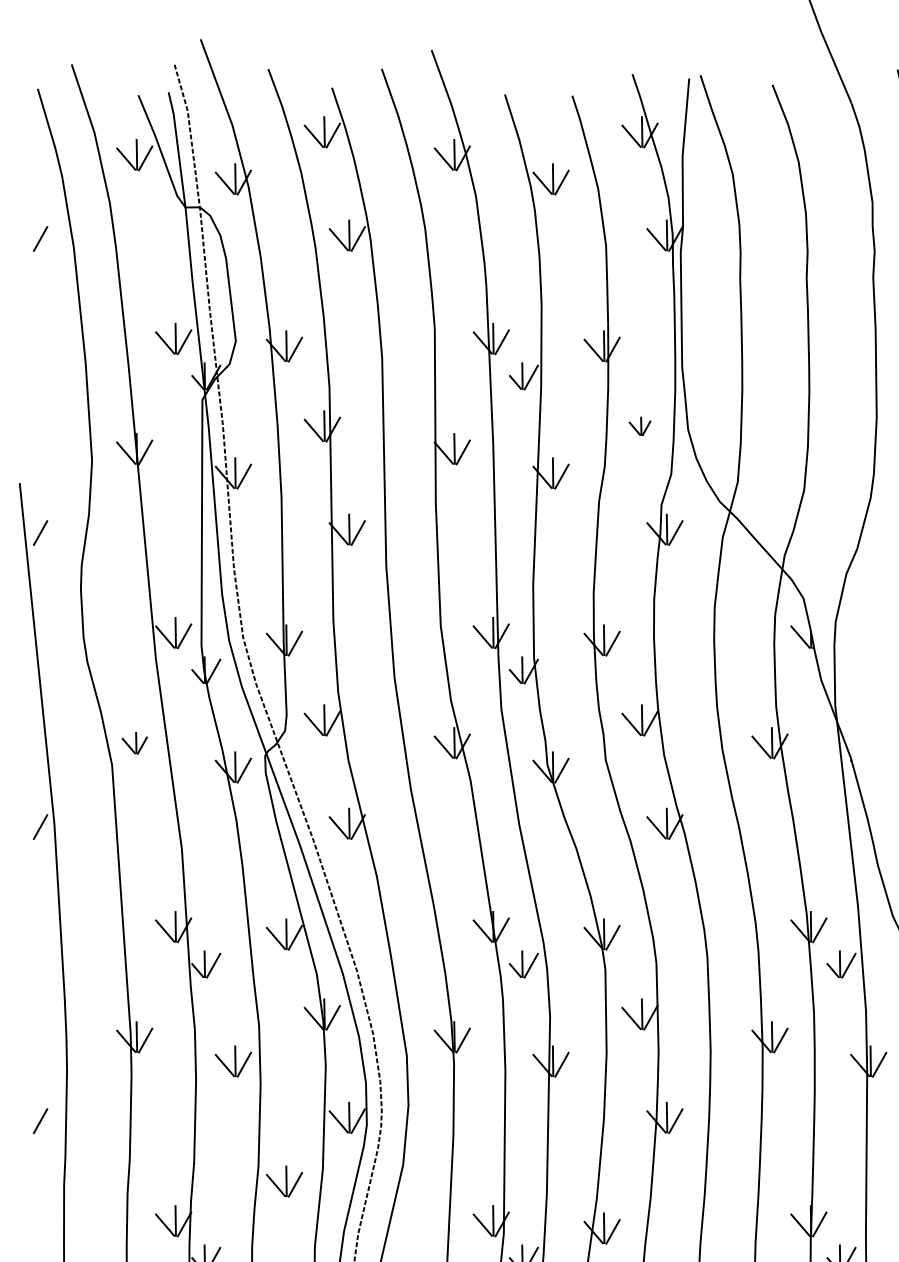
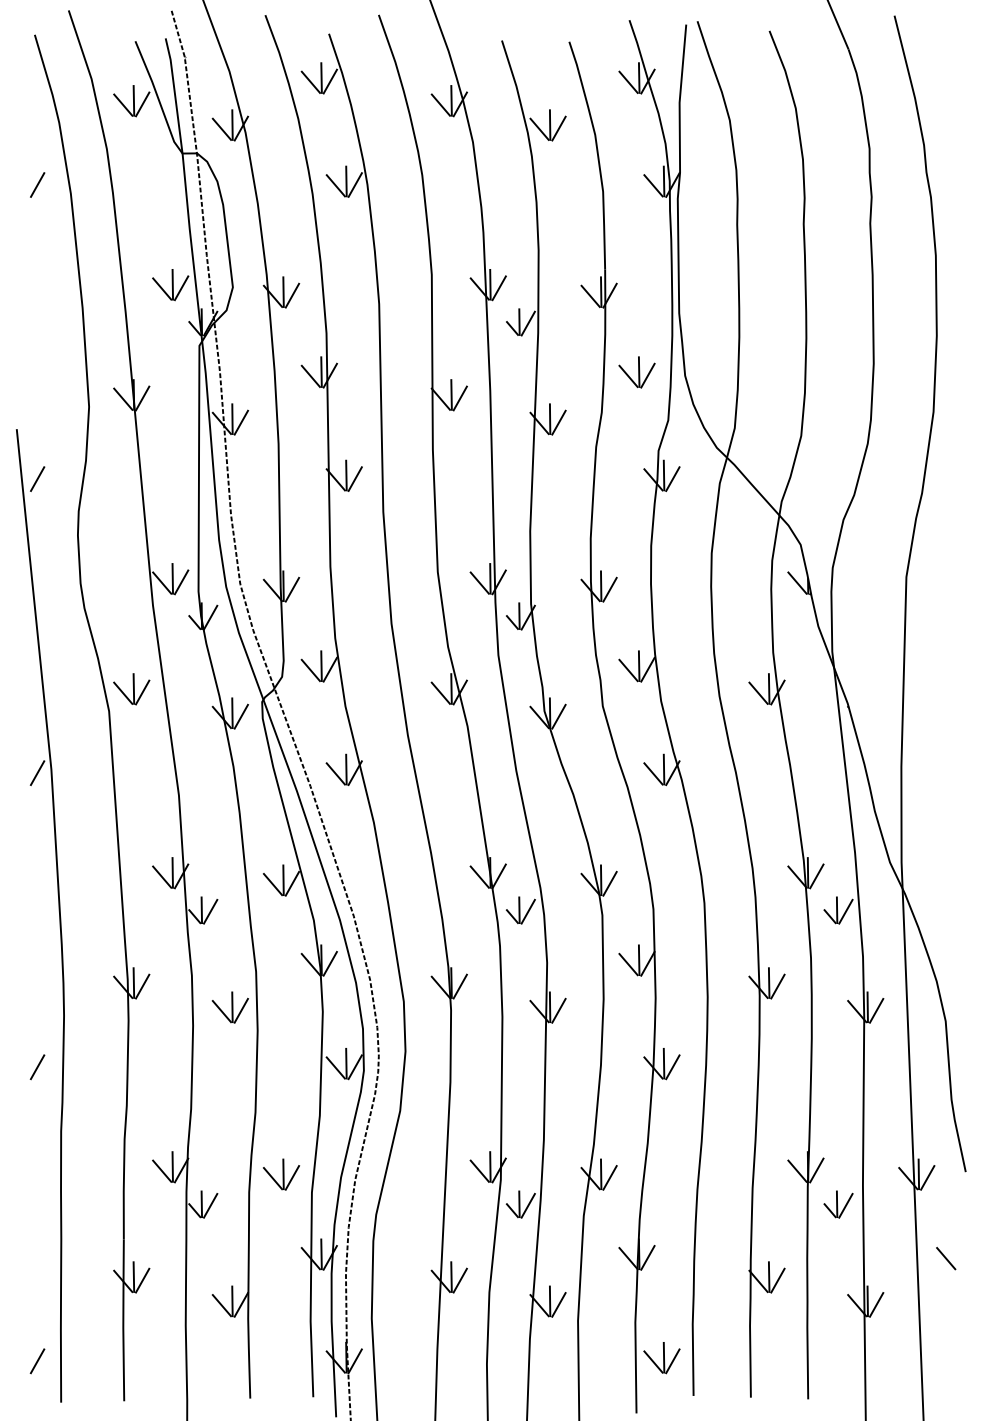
part: (639, 426) -> (636, 372), size x1.67
part: (134, 743) -> (131, 689), size x1.43
part: (284, 1181) -> (281, 1174), moved

